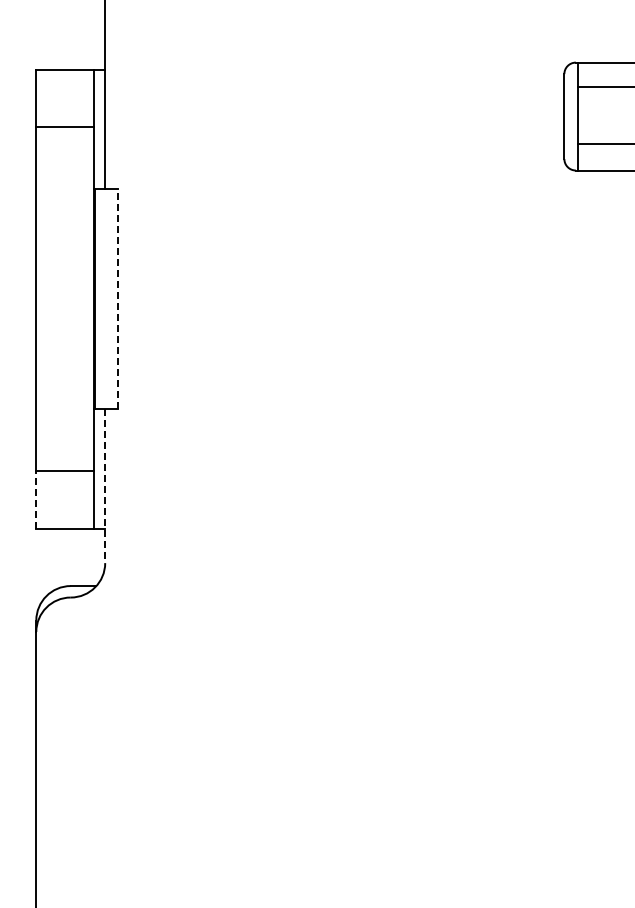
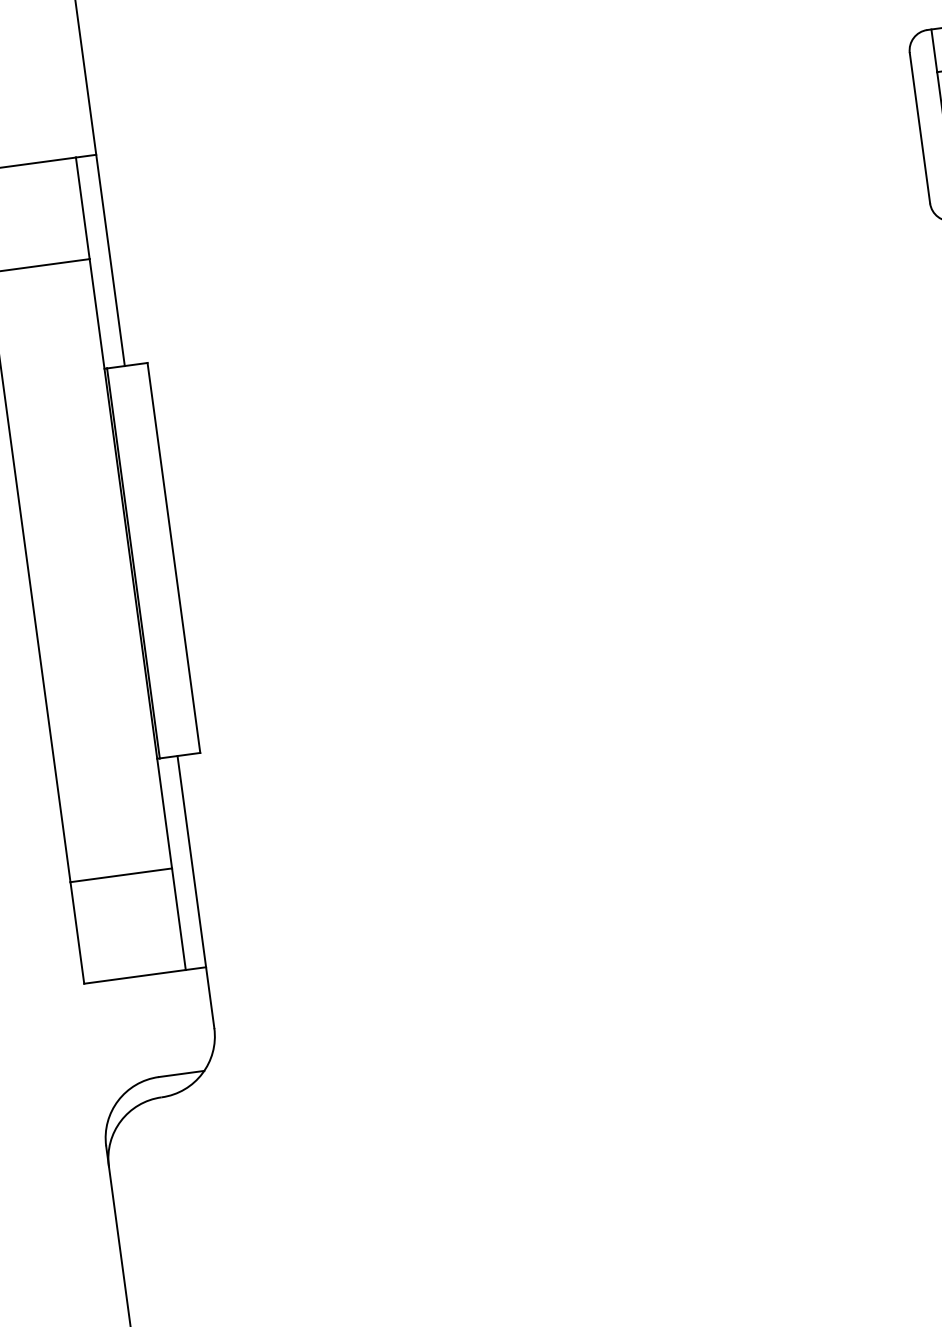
line: (118, 298) -> (174, 556), dashed -> solid
line: (105, 486) -> (196, 892), dashed -> solid
line: (36, 499) -> (77, 932), dashed -> solid

